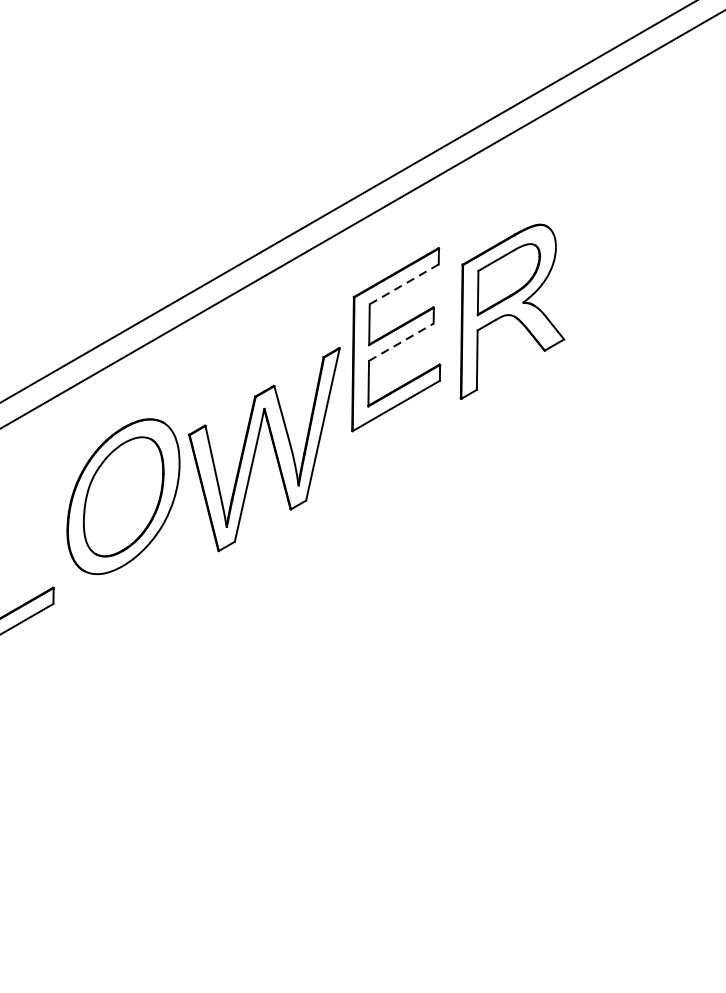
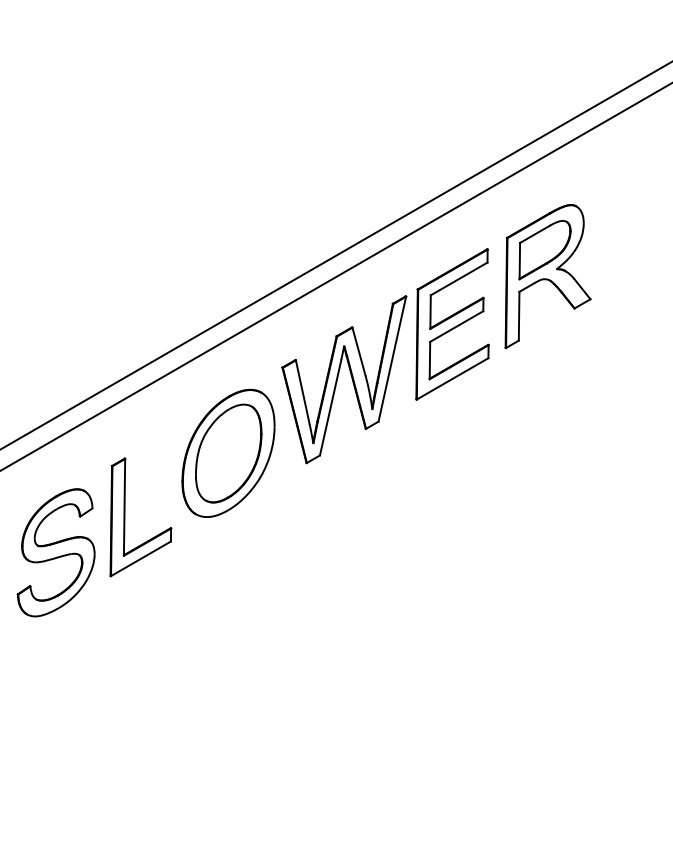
line: (404, 283) -> (459, 278), dashed -> solid
part: (511, 311) -> (547, 276), moved
line: (401, 342) -> (456, 326), dashed -> solid
part: (257, 448) -> (338, 378), moved

